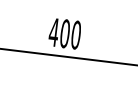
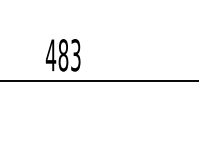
text: (70, 34) -> (69, 55), 400 -> 483

